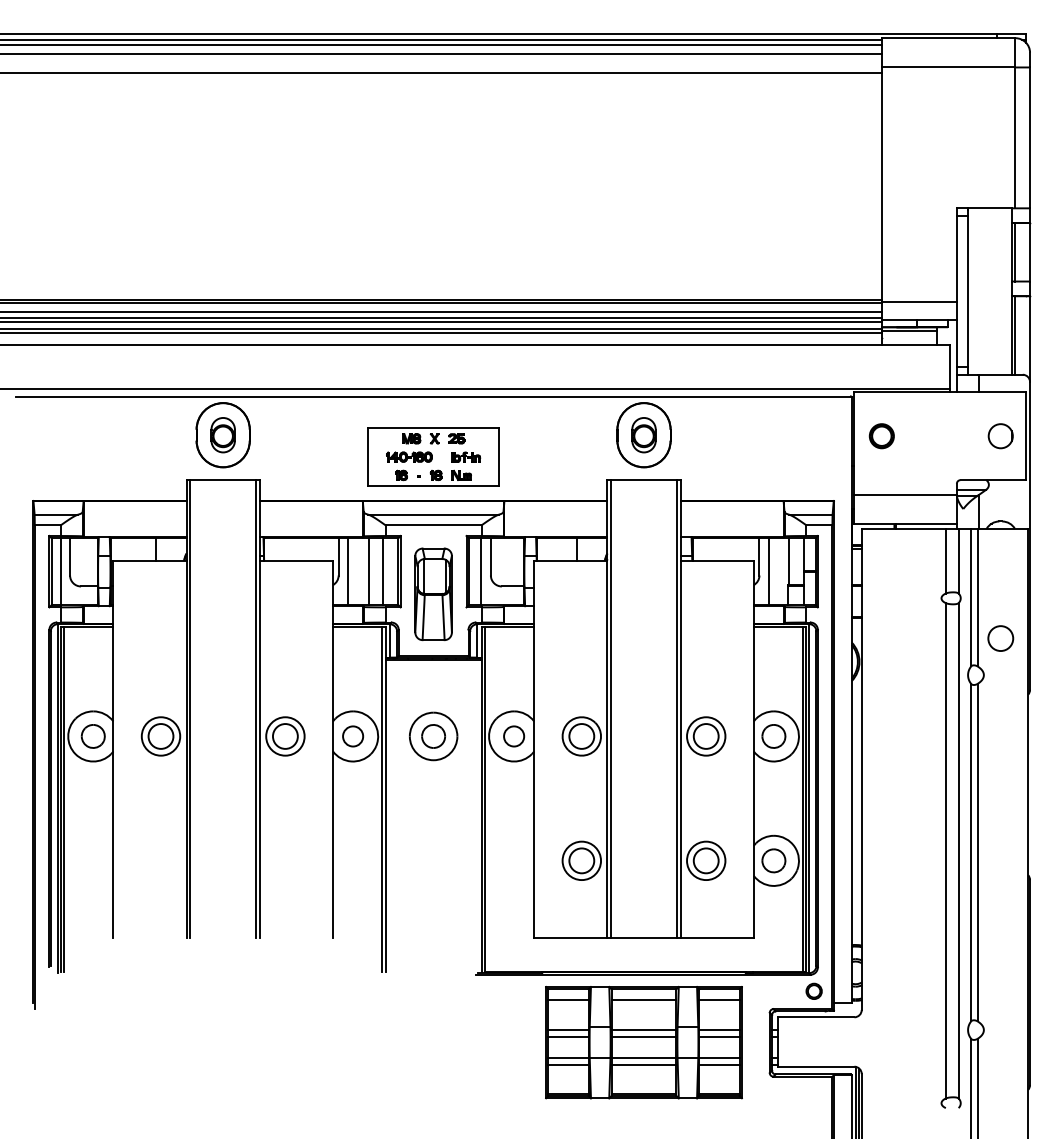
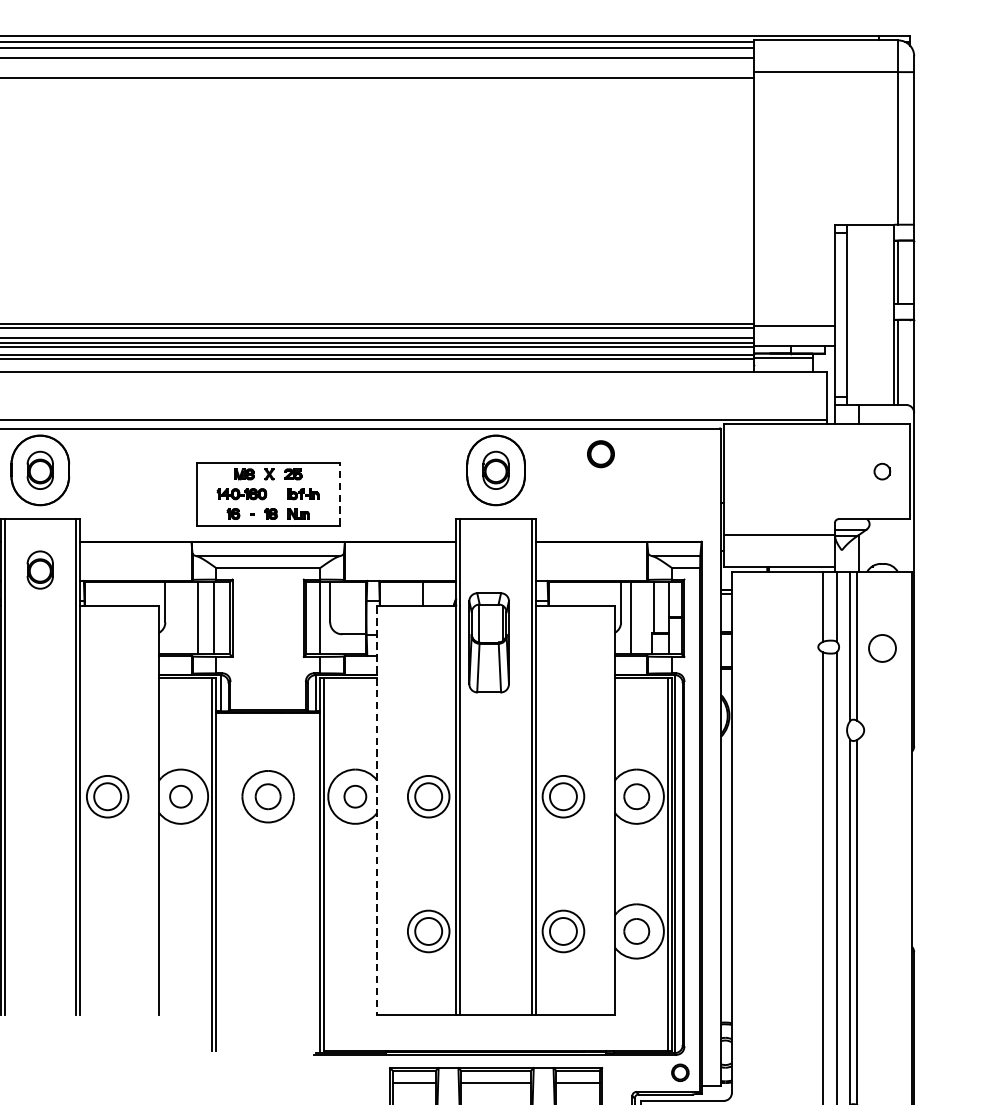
part: (881, 436) -> (600, 454), moved
circle: (1000, 436) -> (882, 471), size x0.6
line: (499, 456) -> (339, 493), solid -> dashed
part: (222, 527) -> (39, 570), added
line: (348, 571) -> (176, 618), removed
part: (433, 594) -> (489, 642), moved
circle: (1000, 638) -> (882, 648), moved
line: (534, 749) -> (377, 810), solid -> dashed

